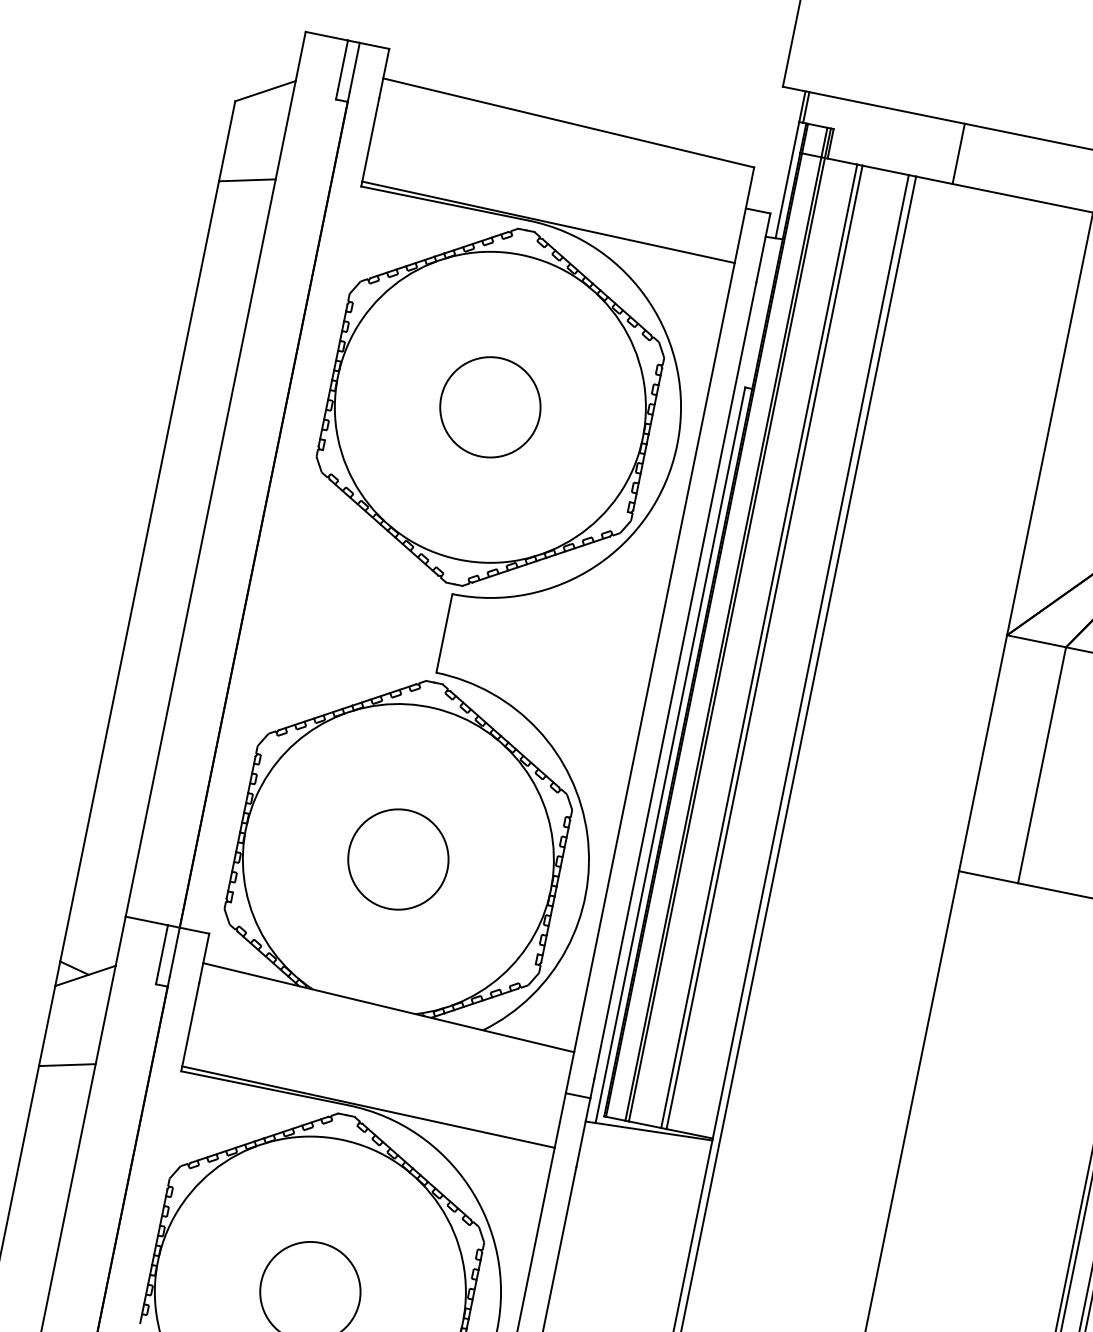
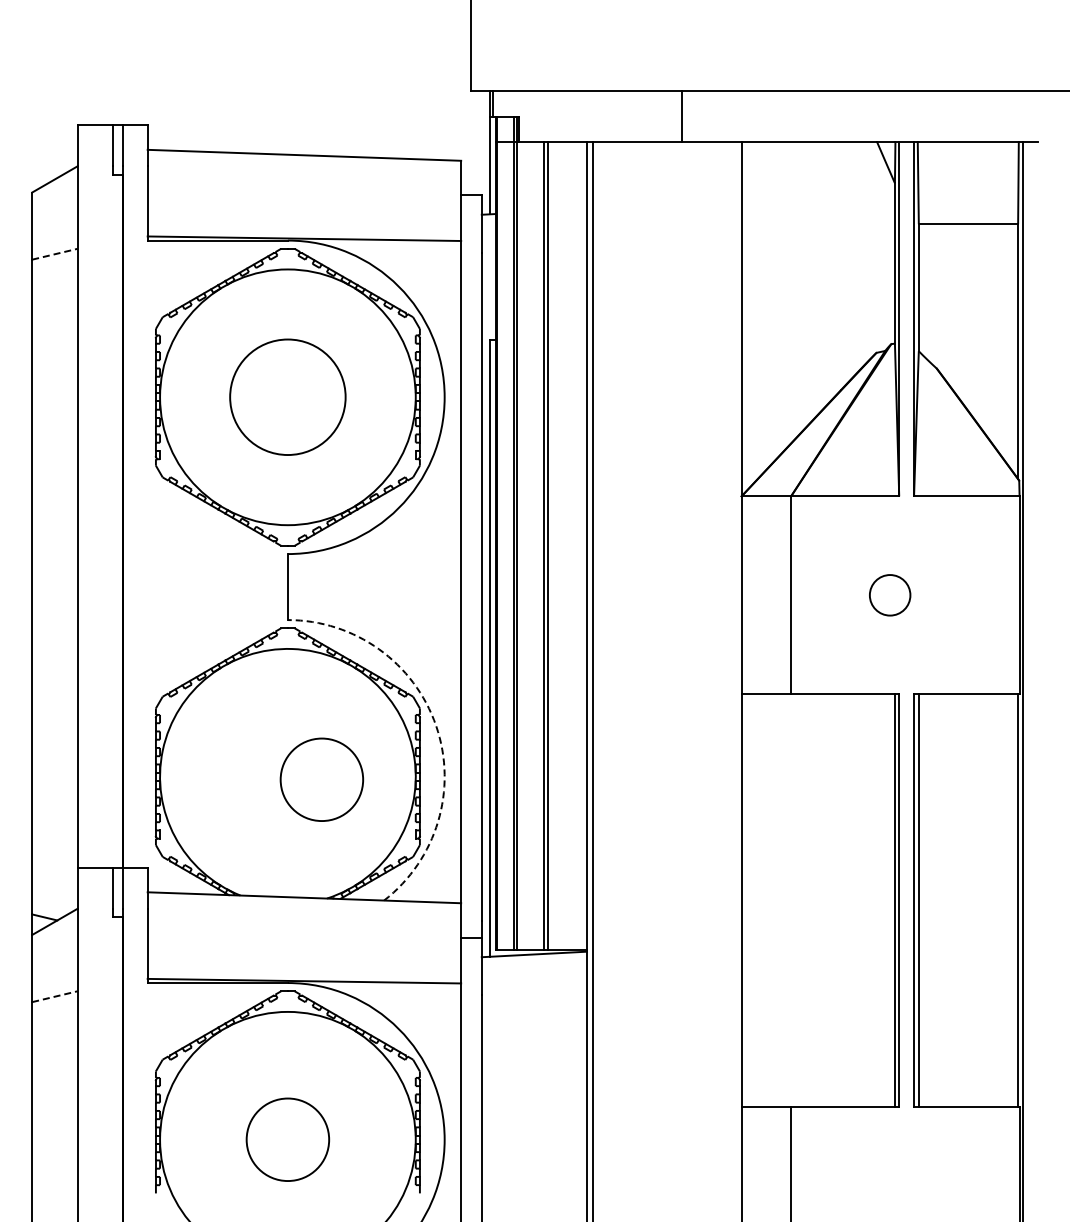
line: (958, 154) -> (681, 116), moved
line: (248, 180) -> (55, 254), solid -> dashed
circle: (489, 407) -> (287, 397), size x1.4
arc: (587, 834) -> (436, 725), solid -> dashed
circle: (397, 859) -> (321, 779), moved
line: (68, 1064) -> (55, 996), solid -> dashed

